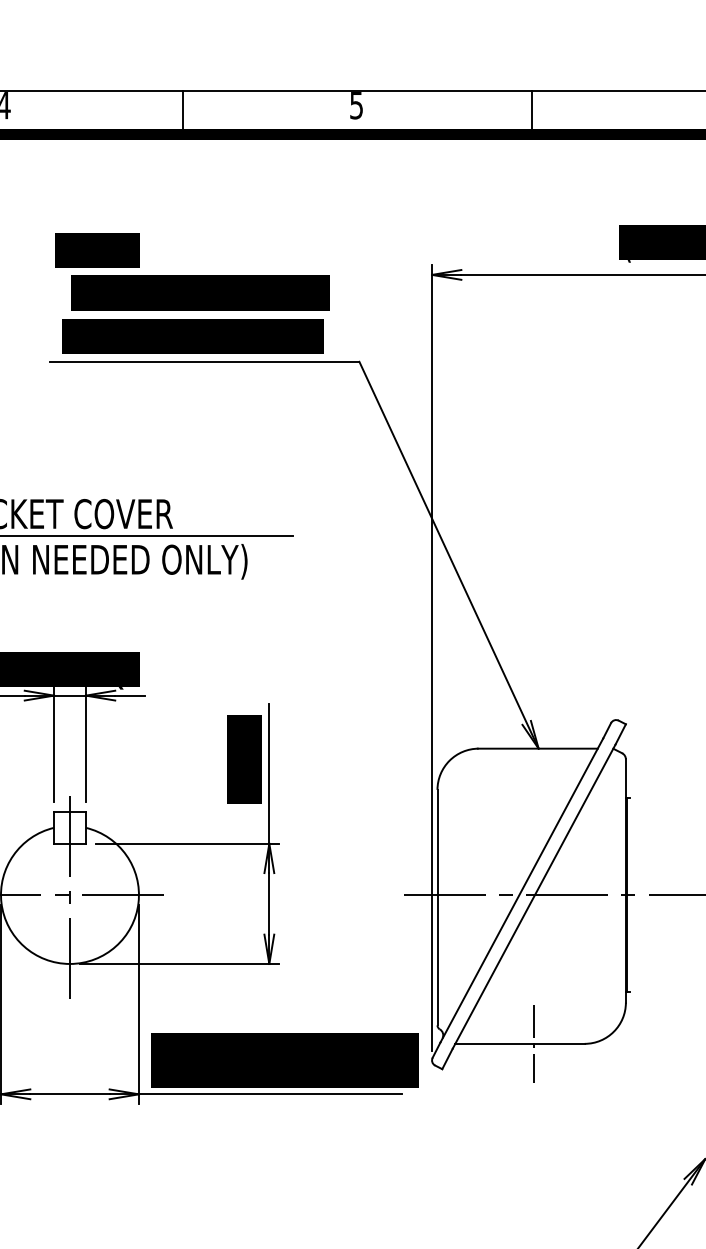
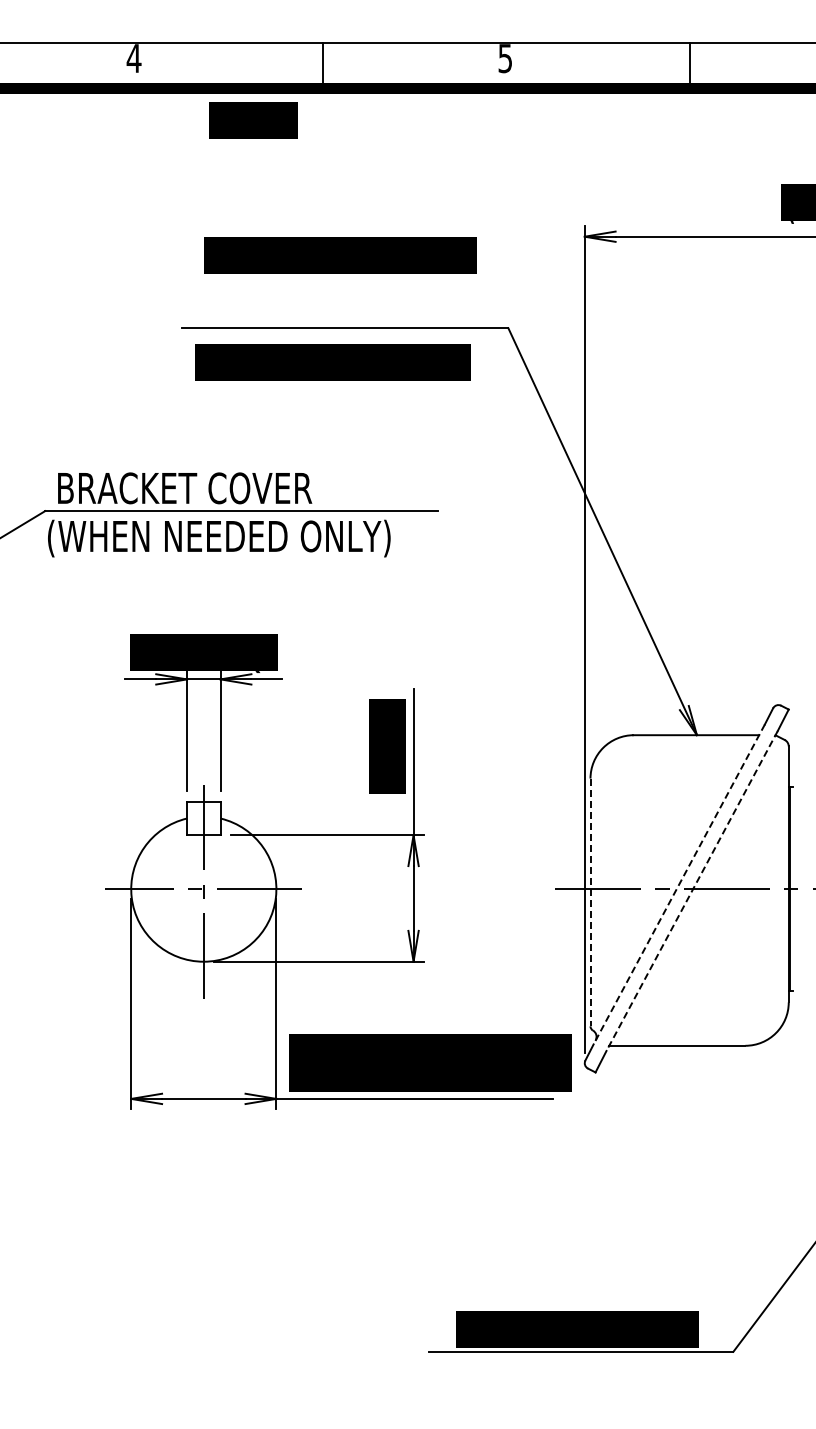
text: (97, 250) -> (253, 120), moved
text: (192, 336) -> (332, 362), moved
line: (522, 890) -> (679, 884), solid -> dashed
line: (533, 897) -> (691, 891), solid -> dashed
line: (437, 907) -> (590, 902), solid -> dashed
line: (534, 1043) -> (692, 1045), removed

